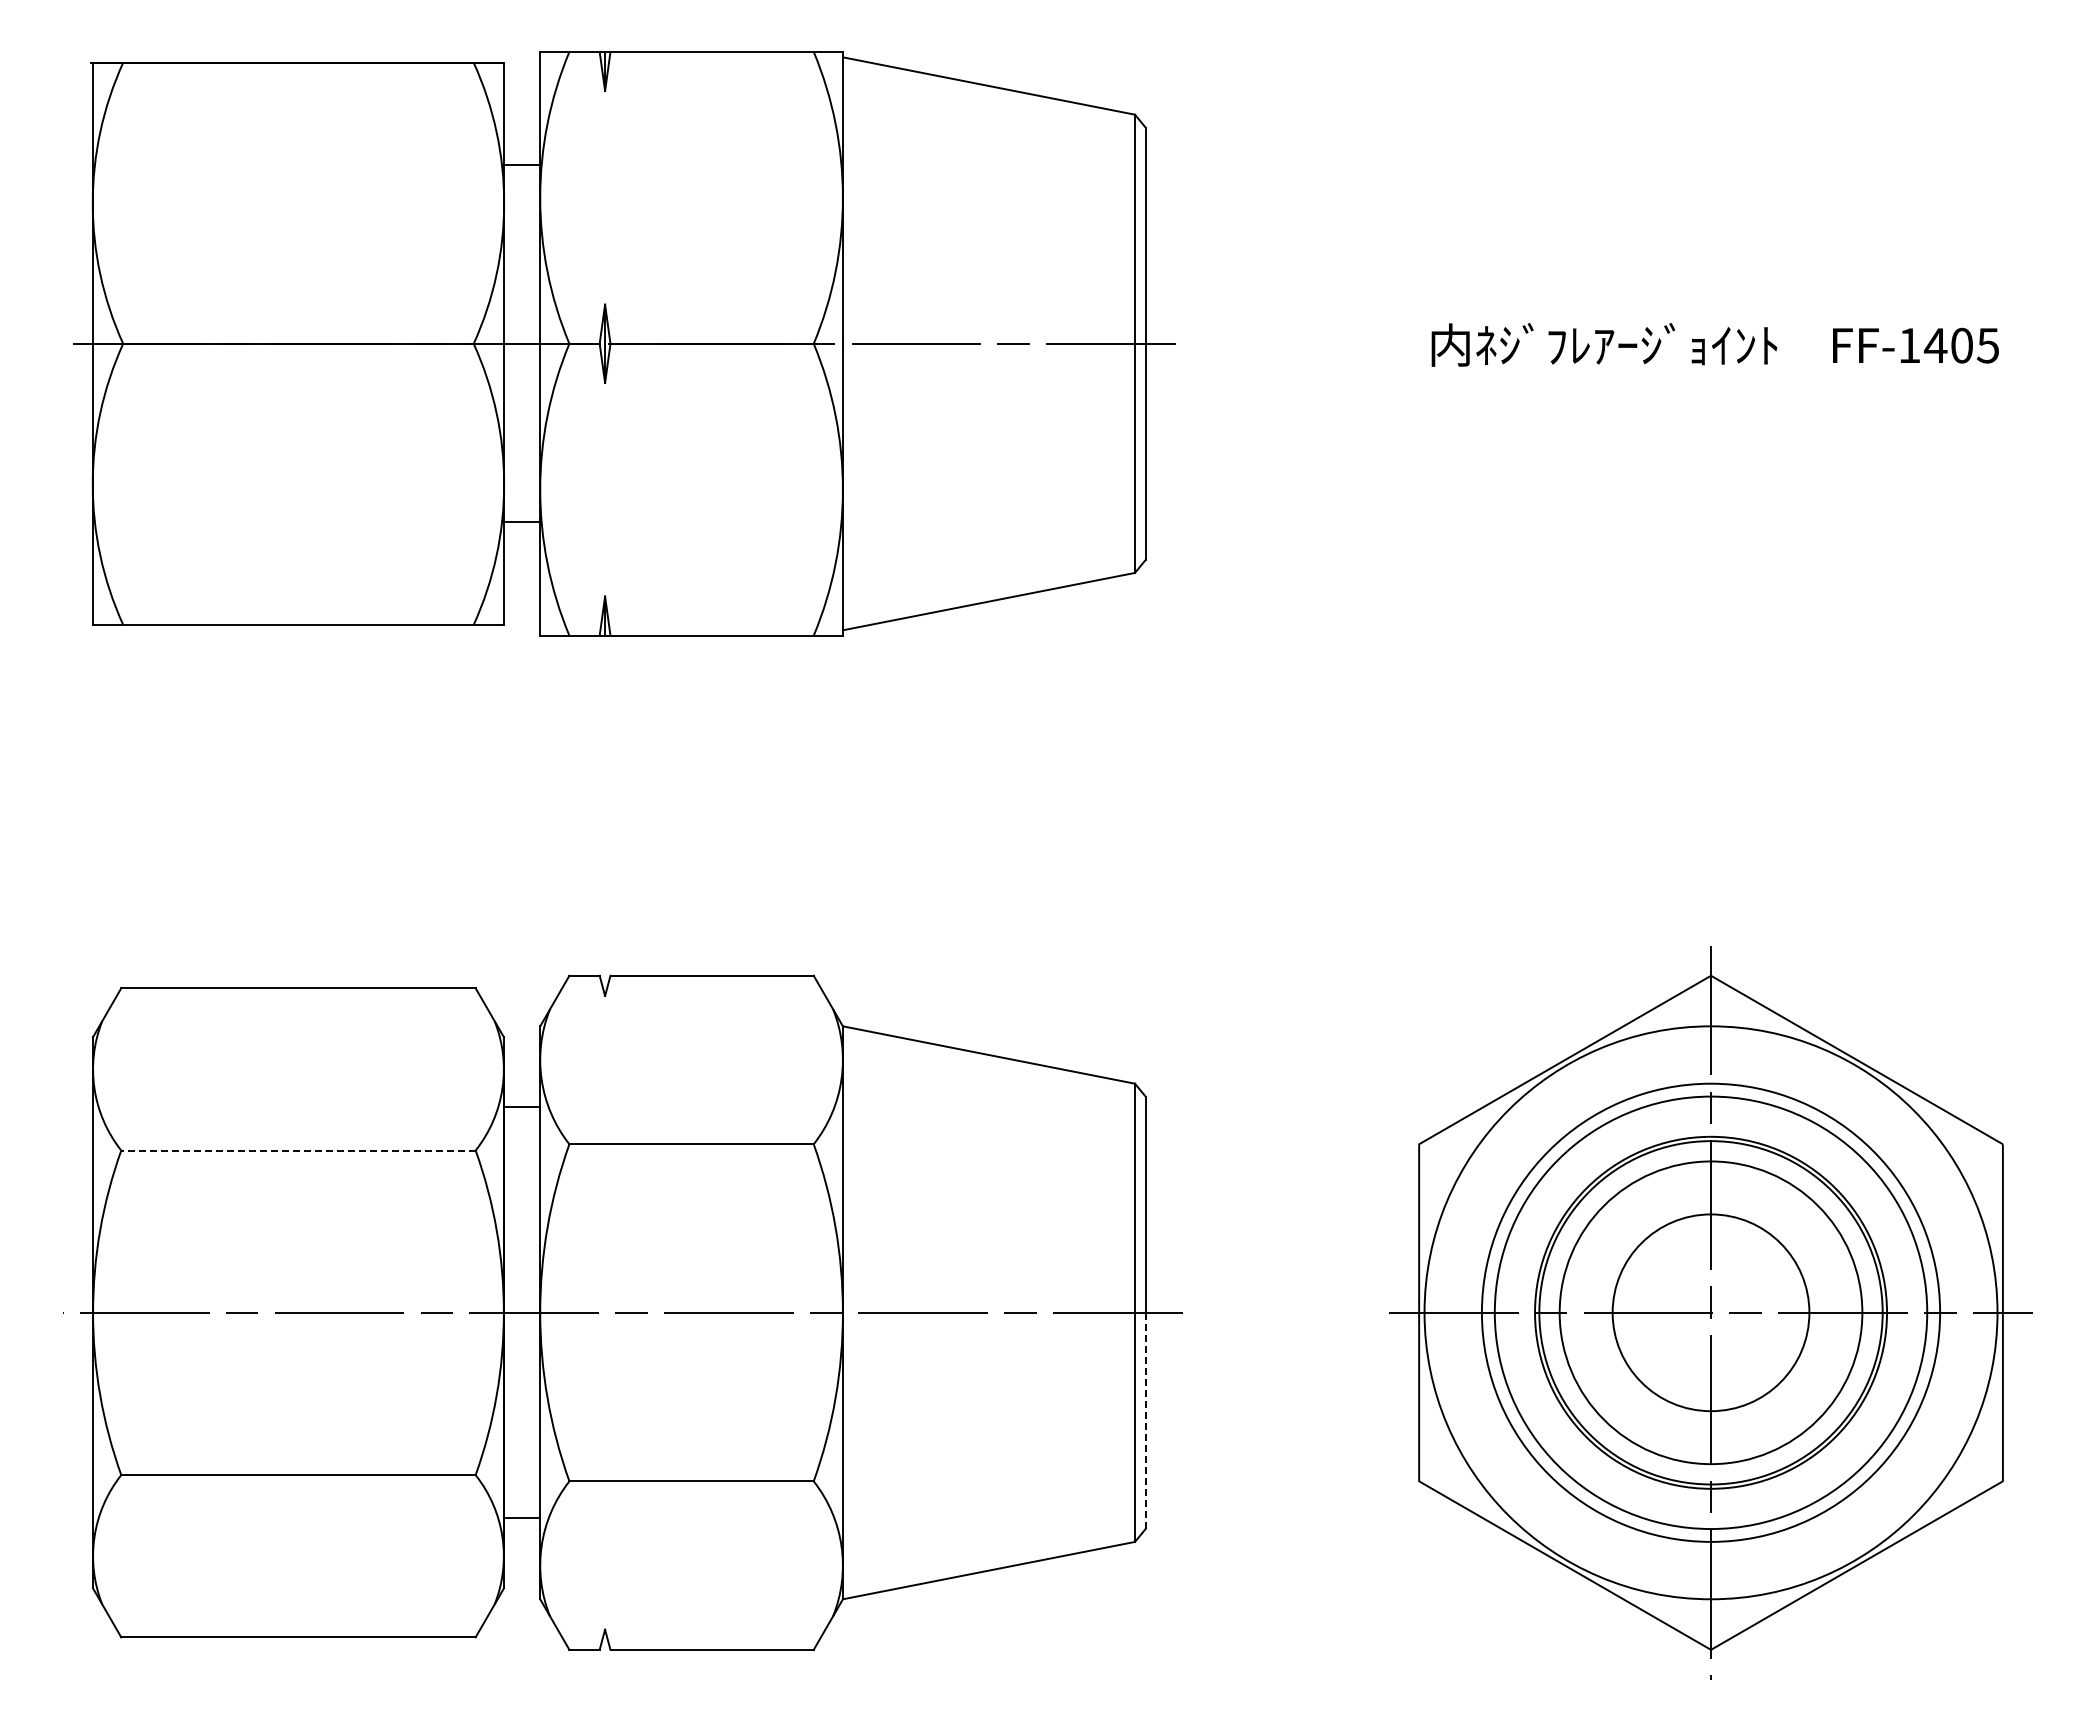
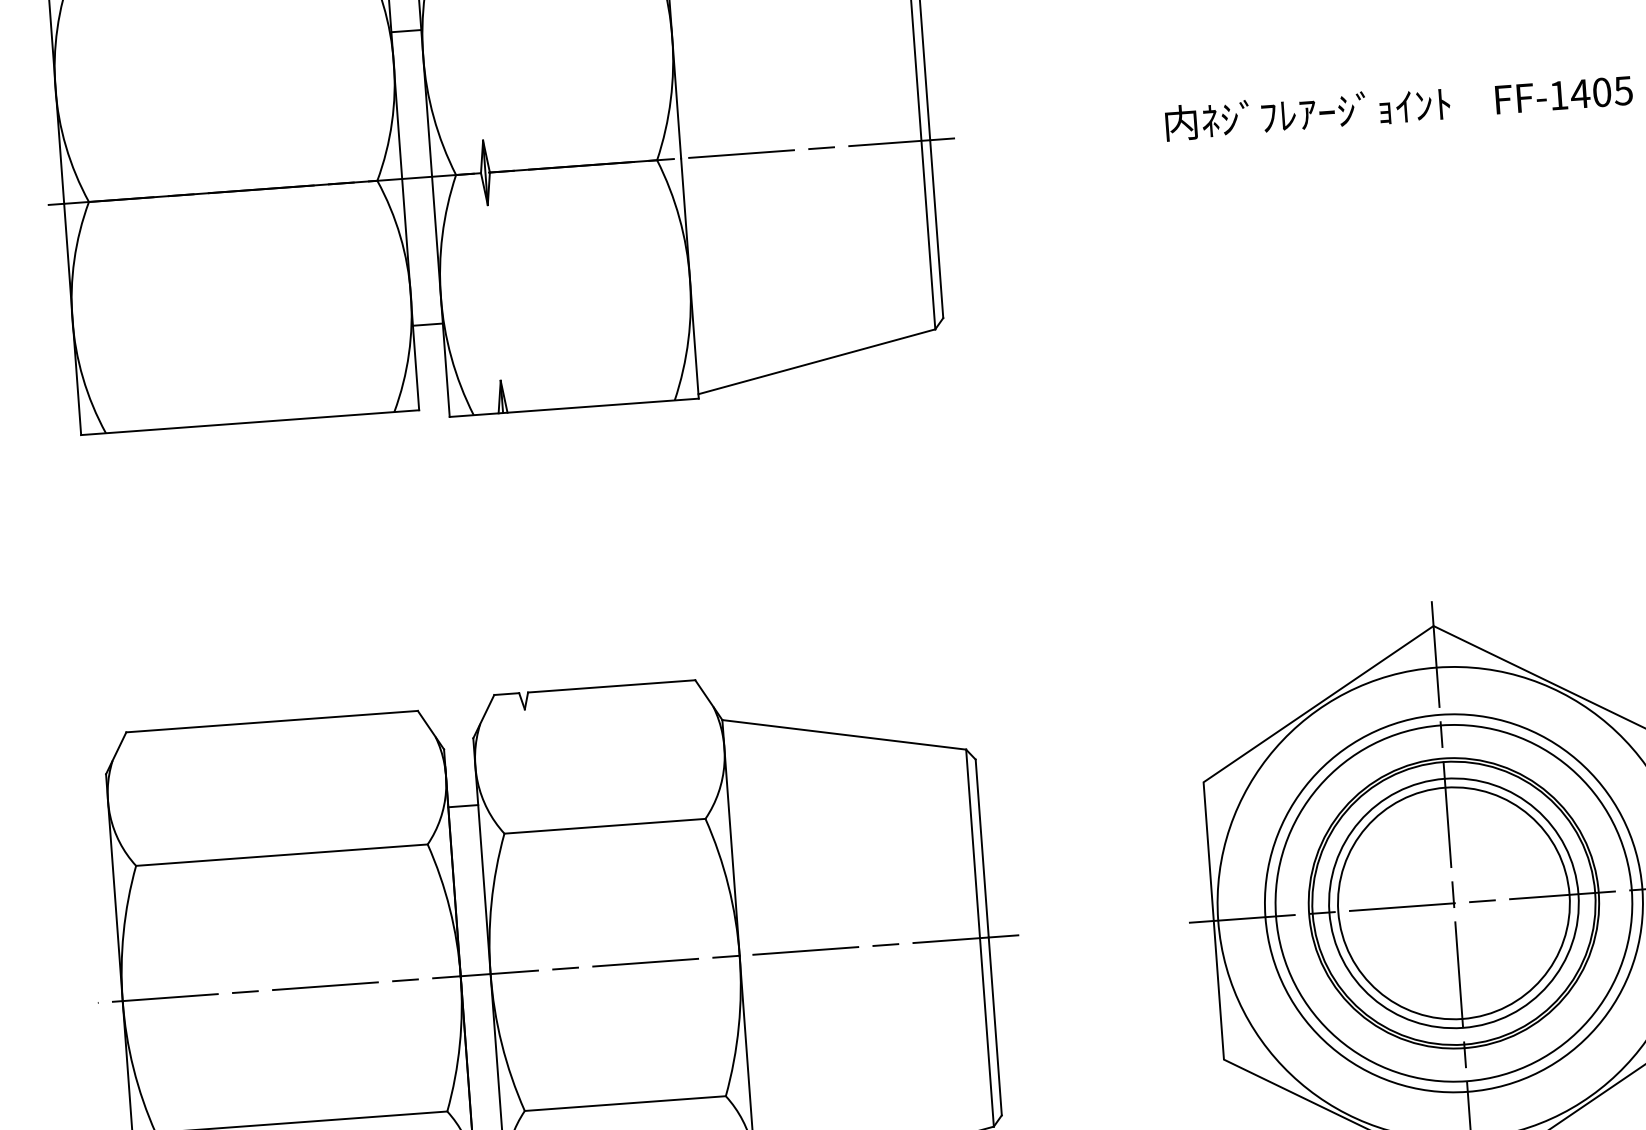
line: (297, 1150) -> (281, 855), dashed -> solid
circle: (1710, 1312) -> (1453, 903), size x1.43
line: (1145, 1421) -> (995, 1026), dashed -> solid

